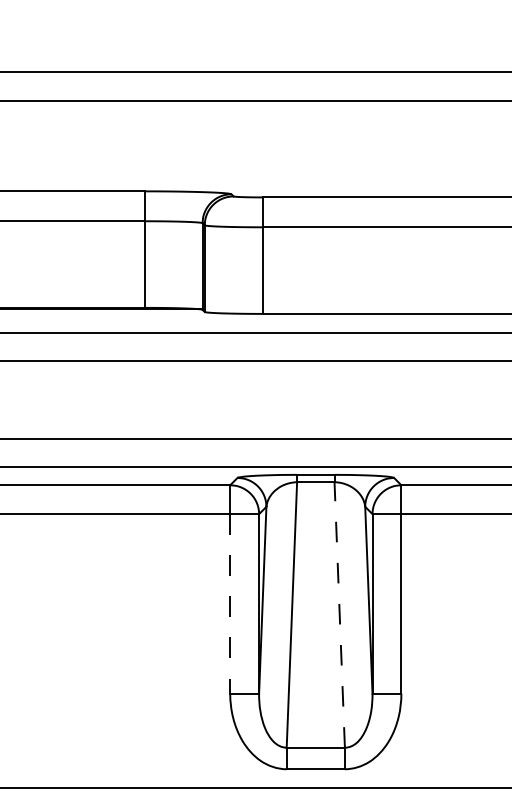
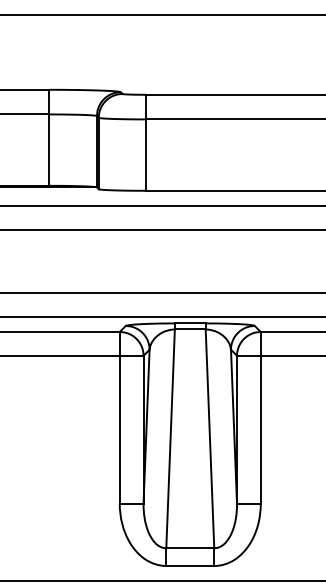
line: (230, 603) -> (119, 429), dashed -> solid
line: (339, 614) -> (209, 438), dashed -> solid

